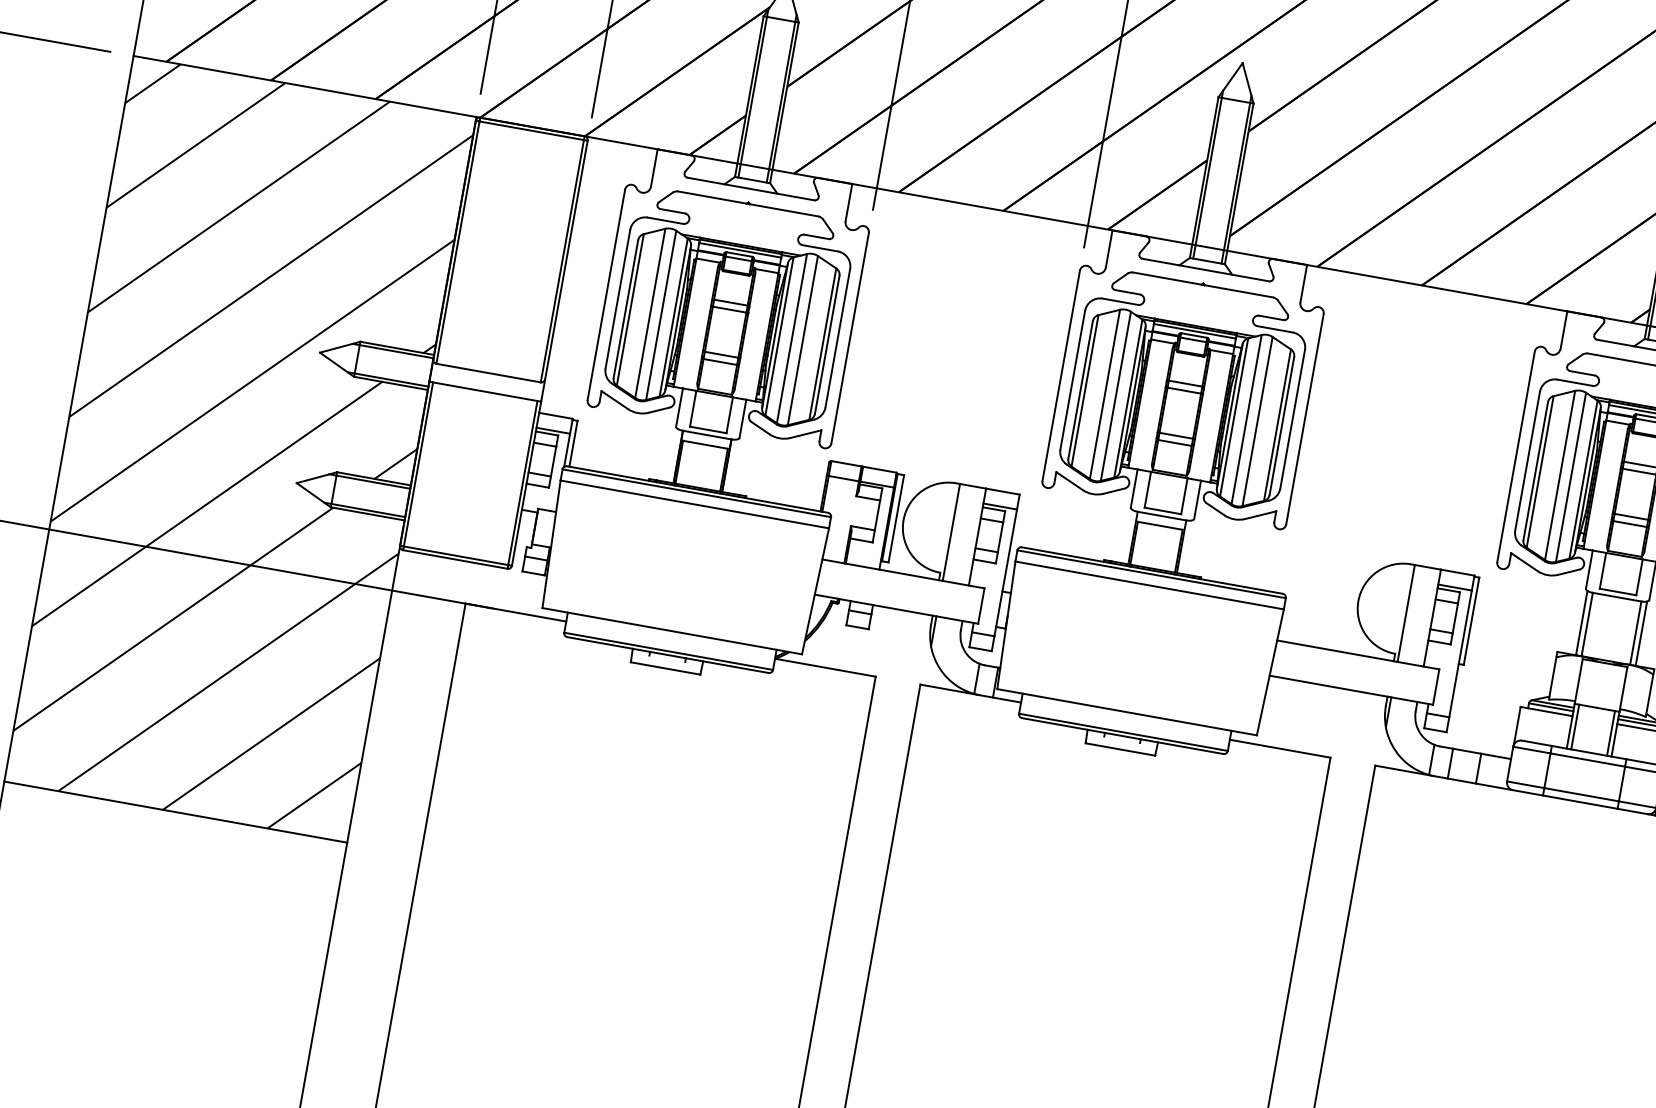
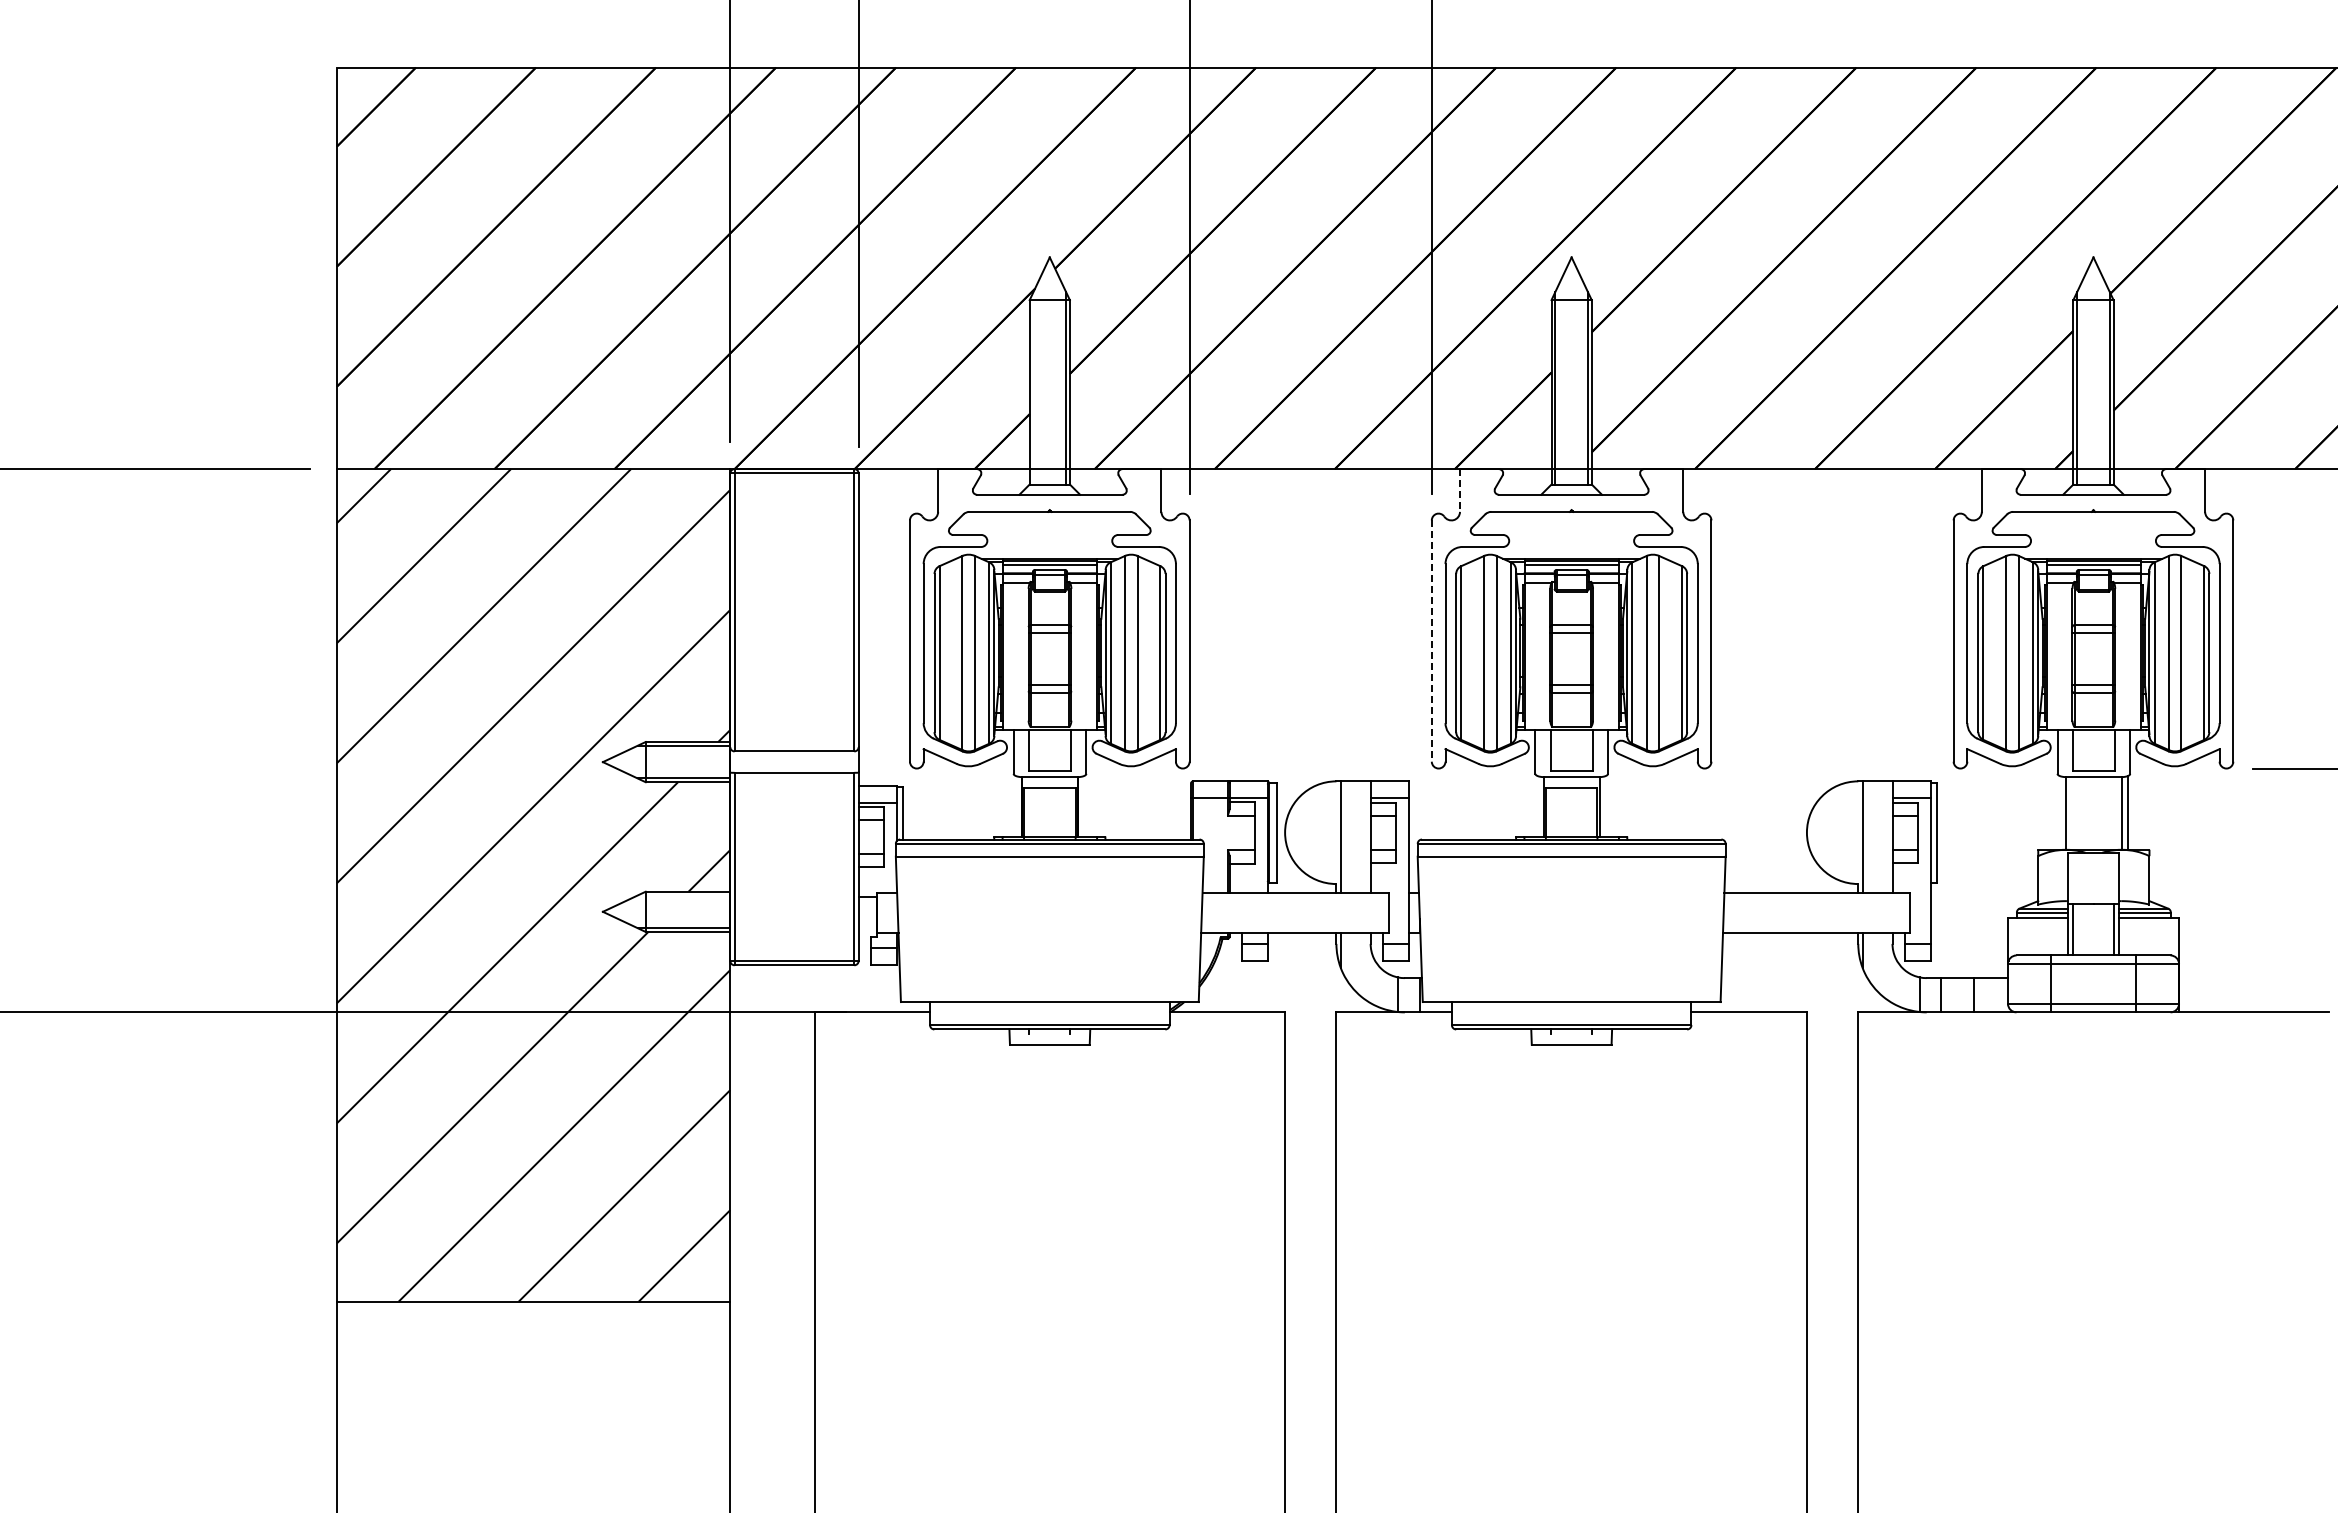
line: (753, 93) -> (1033, 387), removed
line: (1109, 249) -> (1460, 491), solid -> dashed
line: (1060, 376) -> (1431, 641), solid -> dashed
line: (369, 481) -> (683, 895), removed
line: (1581, 622) -> (2059, 812), removed

